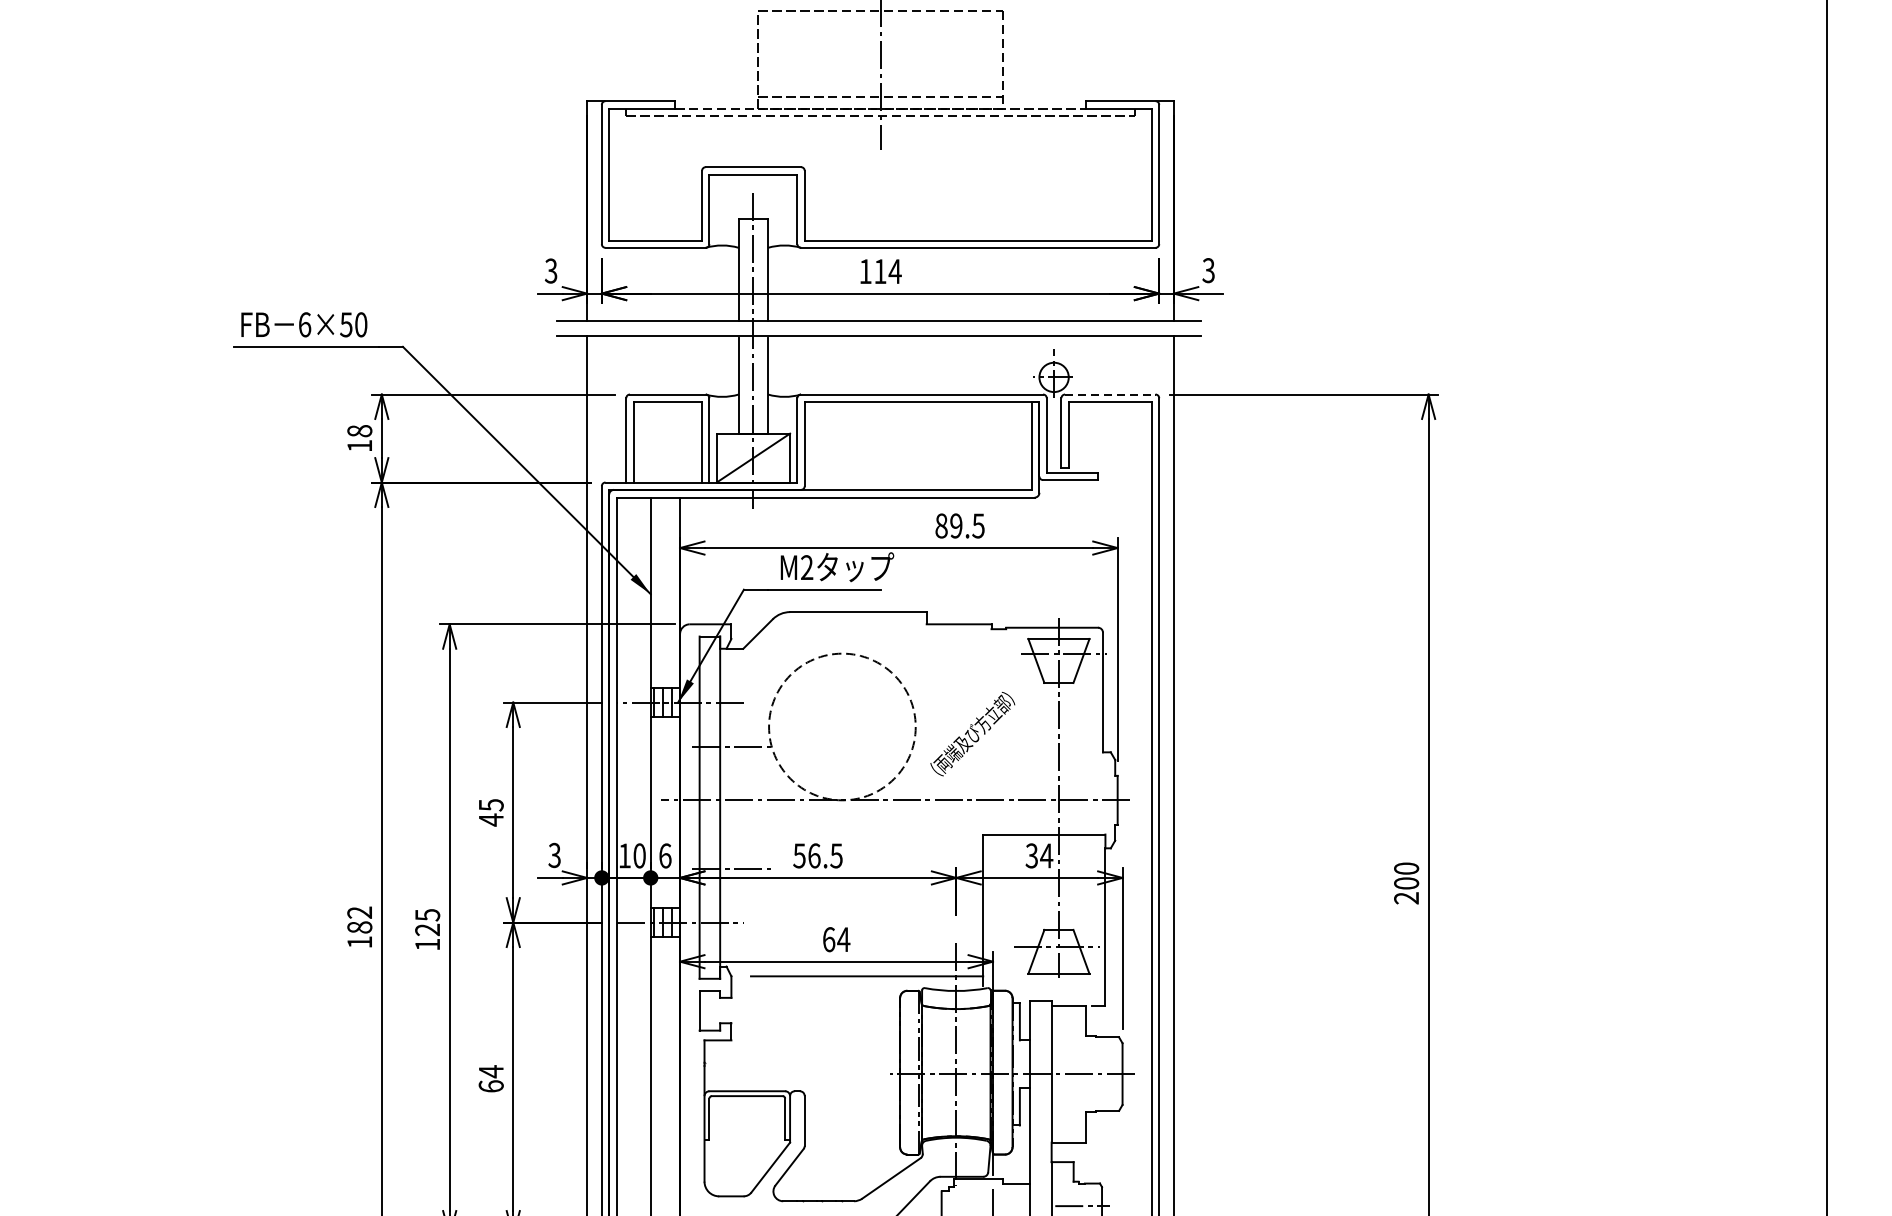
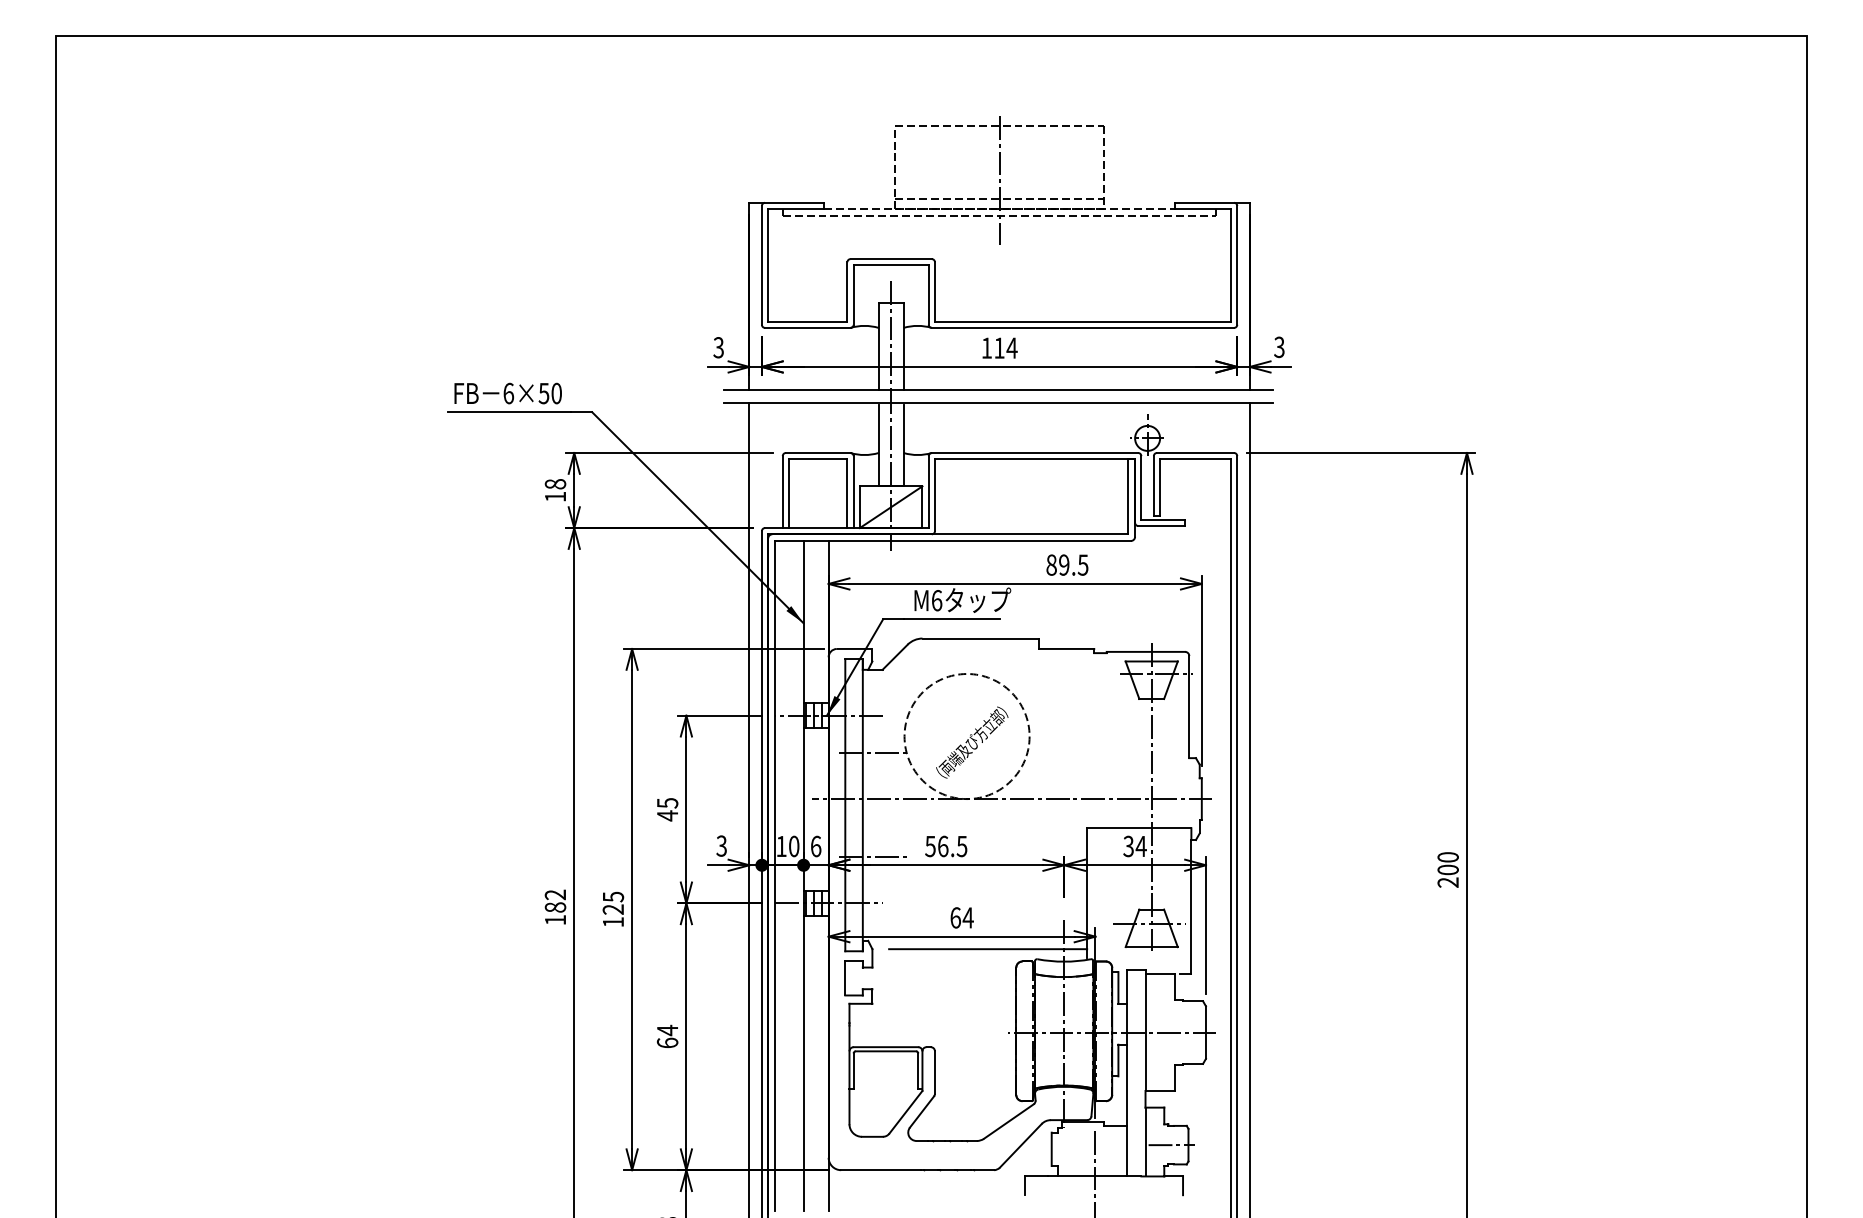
line: (1110, 395) -> (1195, 453), dashed -> solid
text: (806, 567) -> (936, 600), M2 -> M6
text: (973, 733) -> (972, 742), moved

